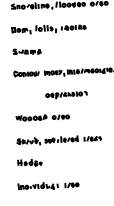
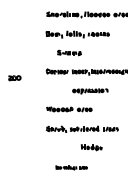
part: (27, 51) -> (69, 52), moved
part: (29, 163) -> (91, 147), moved
part: (48, 185) -> (71, 167), size x0.6

